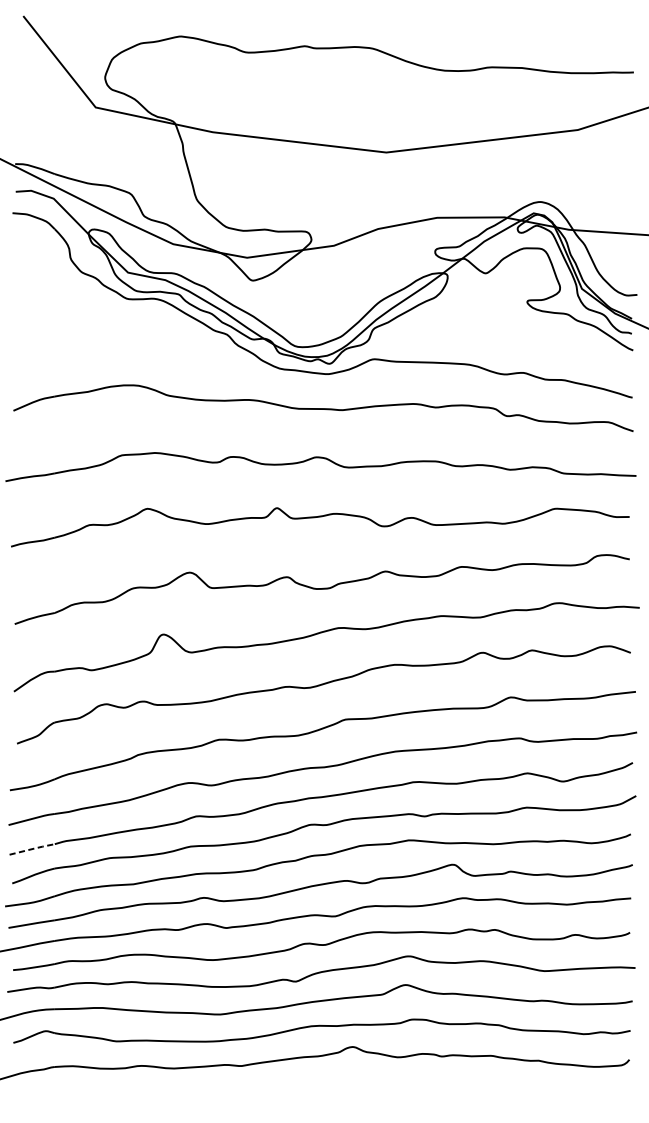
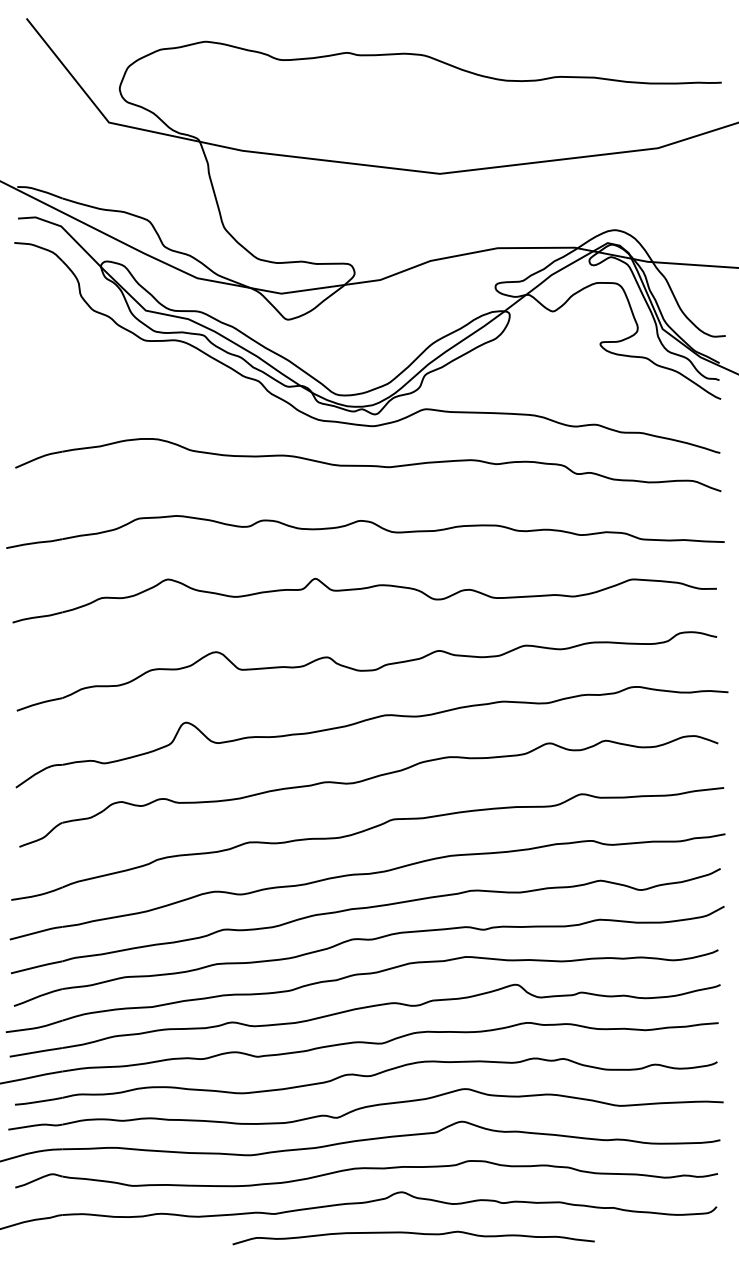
line: (33, 848) -> (38, 966), dashed -> solid
curve: (363, 1084) -> (413, 1234), added

